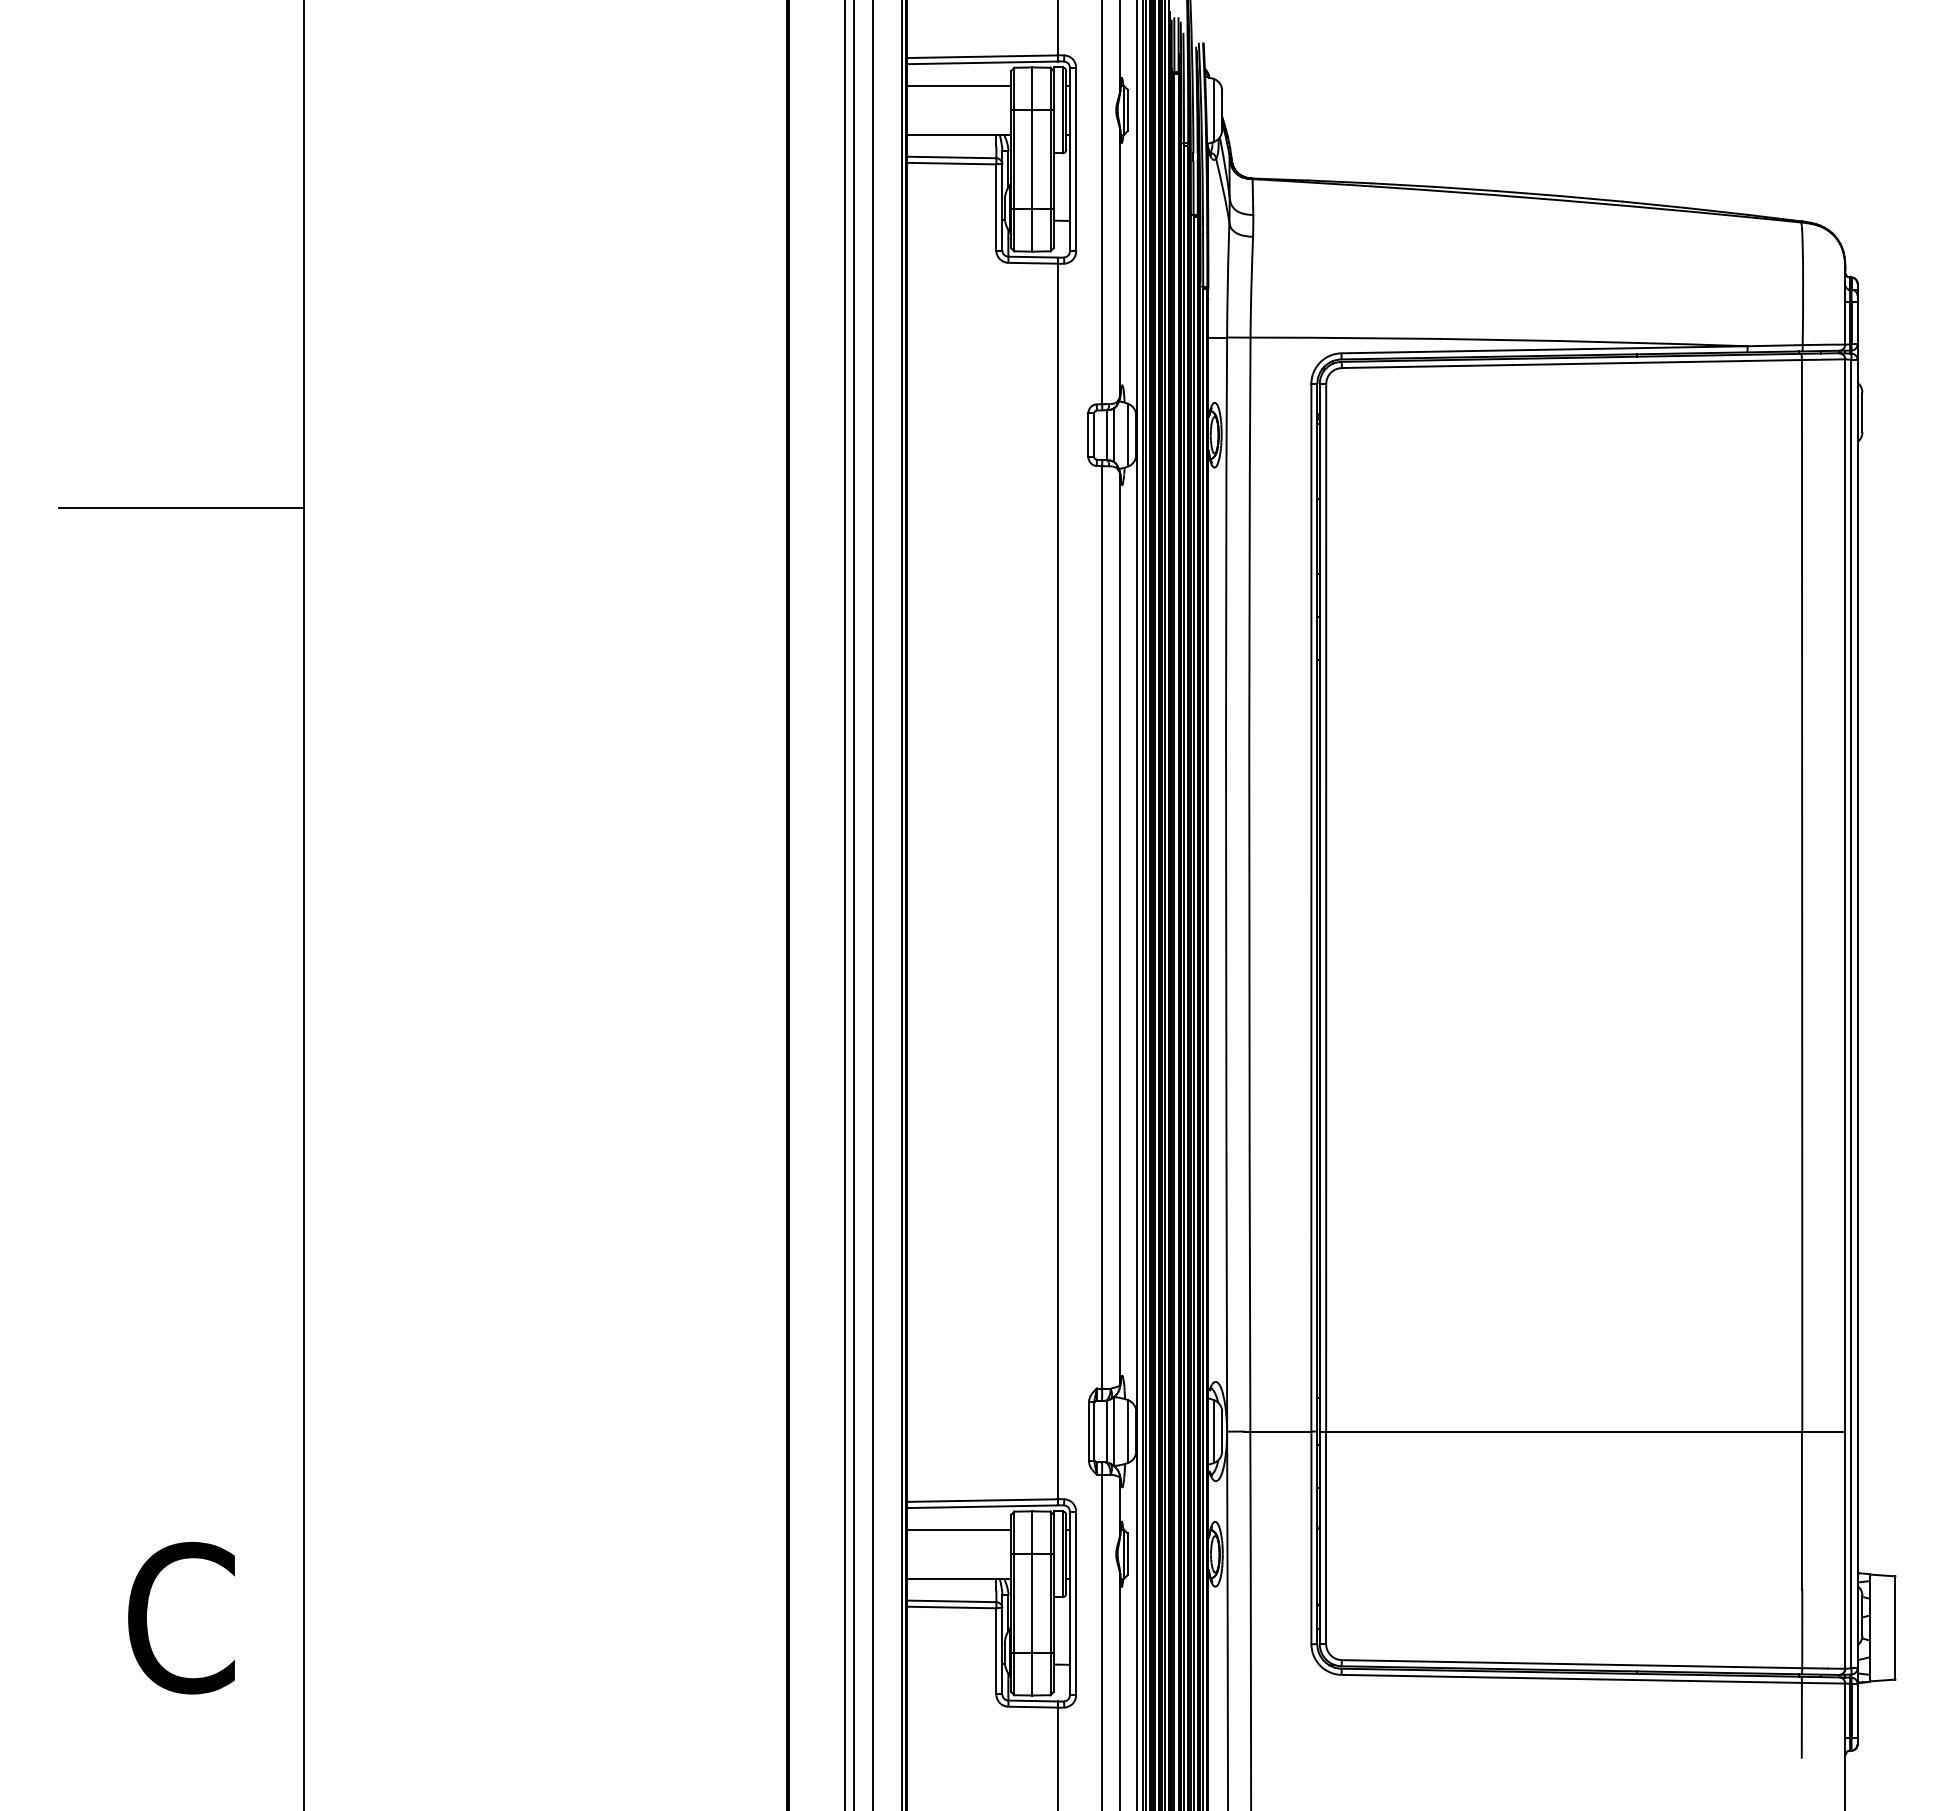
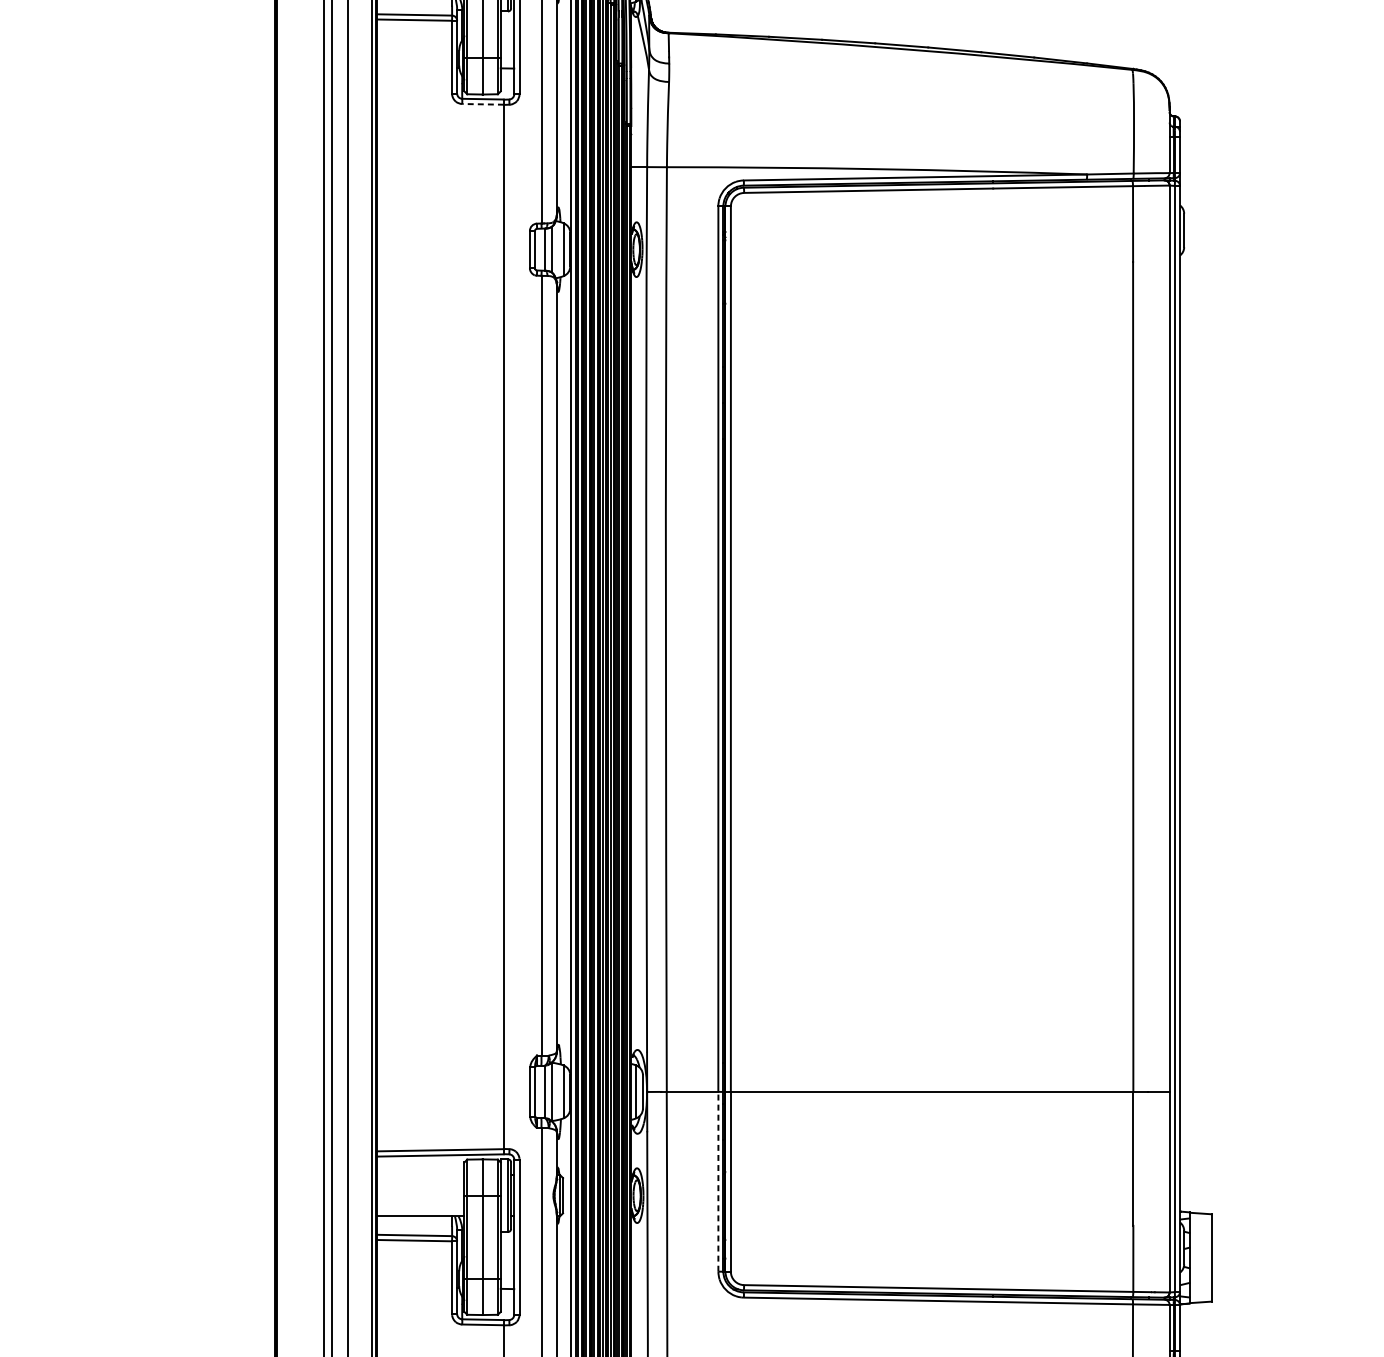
line: (1033, 263) -> (483, 104), solid -> dashed
line: (958, 1529) -> (420, 1174), removed
line: (1311, 1537) -> (718, 1181), solid -> dashed

